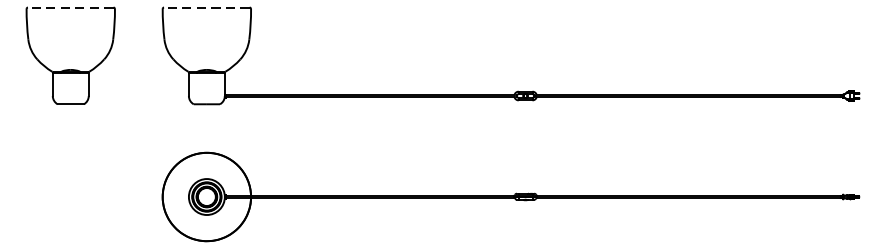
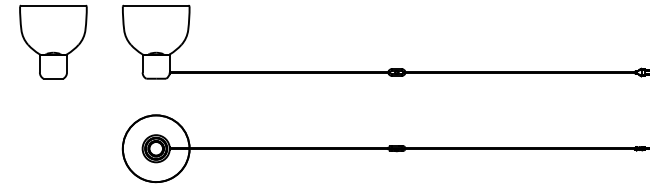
line: (69, 7) -> (52, 5), dashed -> solid
line: (205, 7) -> (155, 5), dashed -> solid

